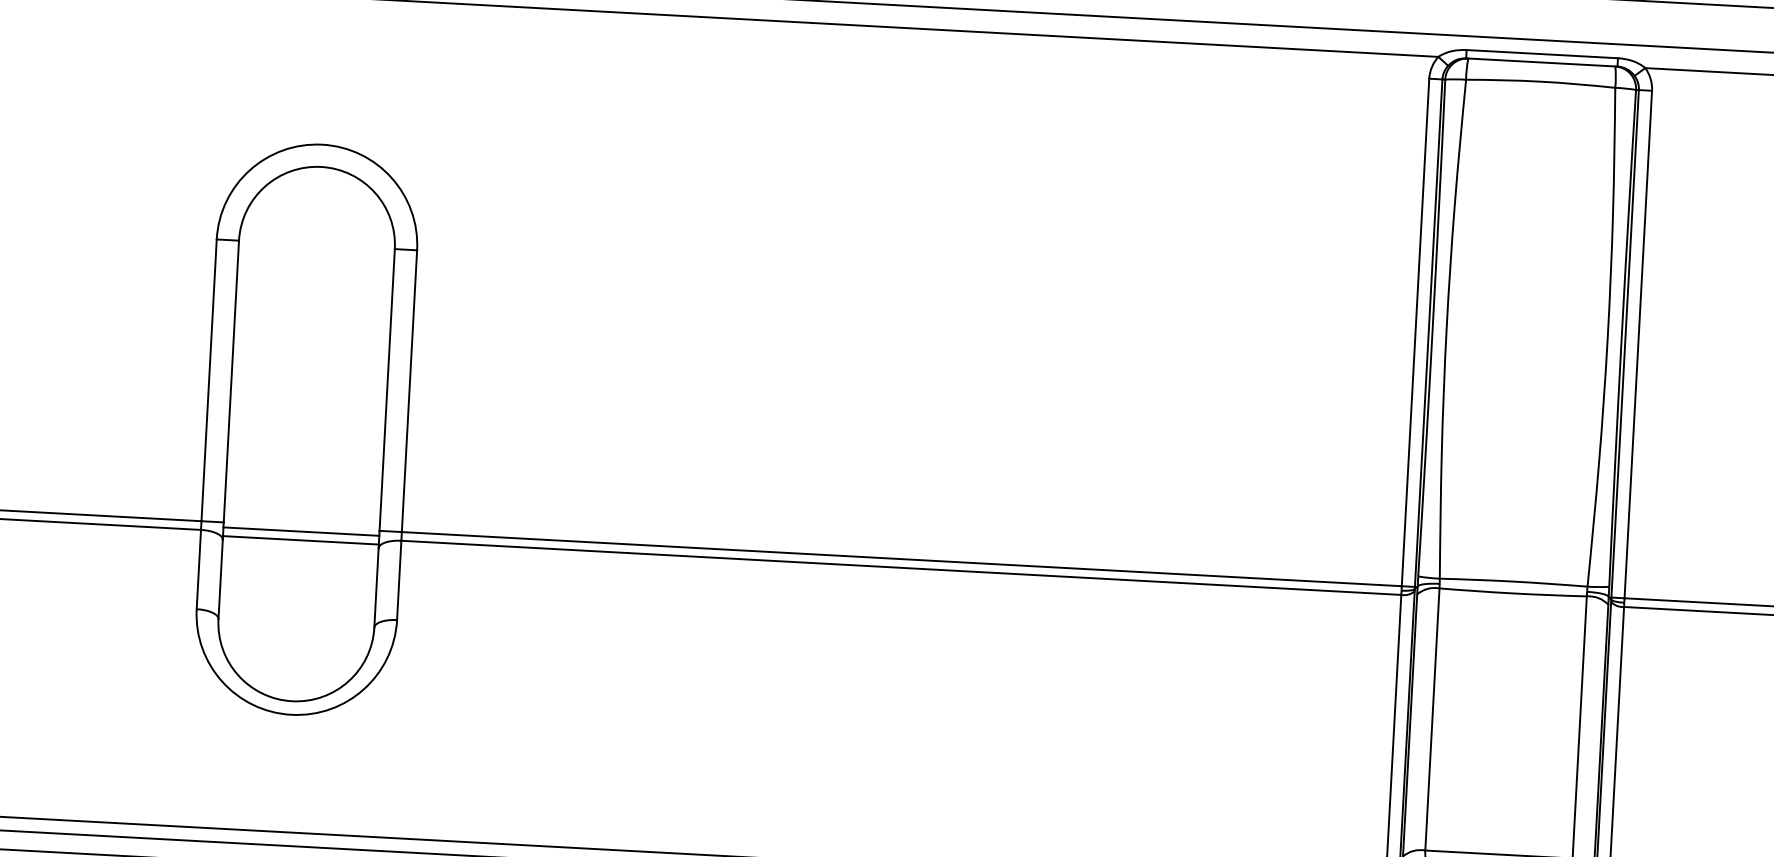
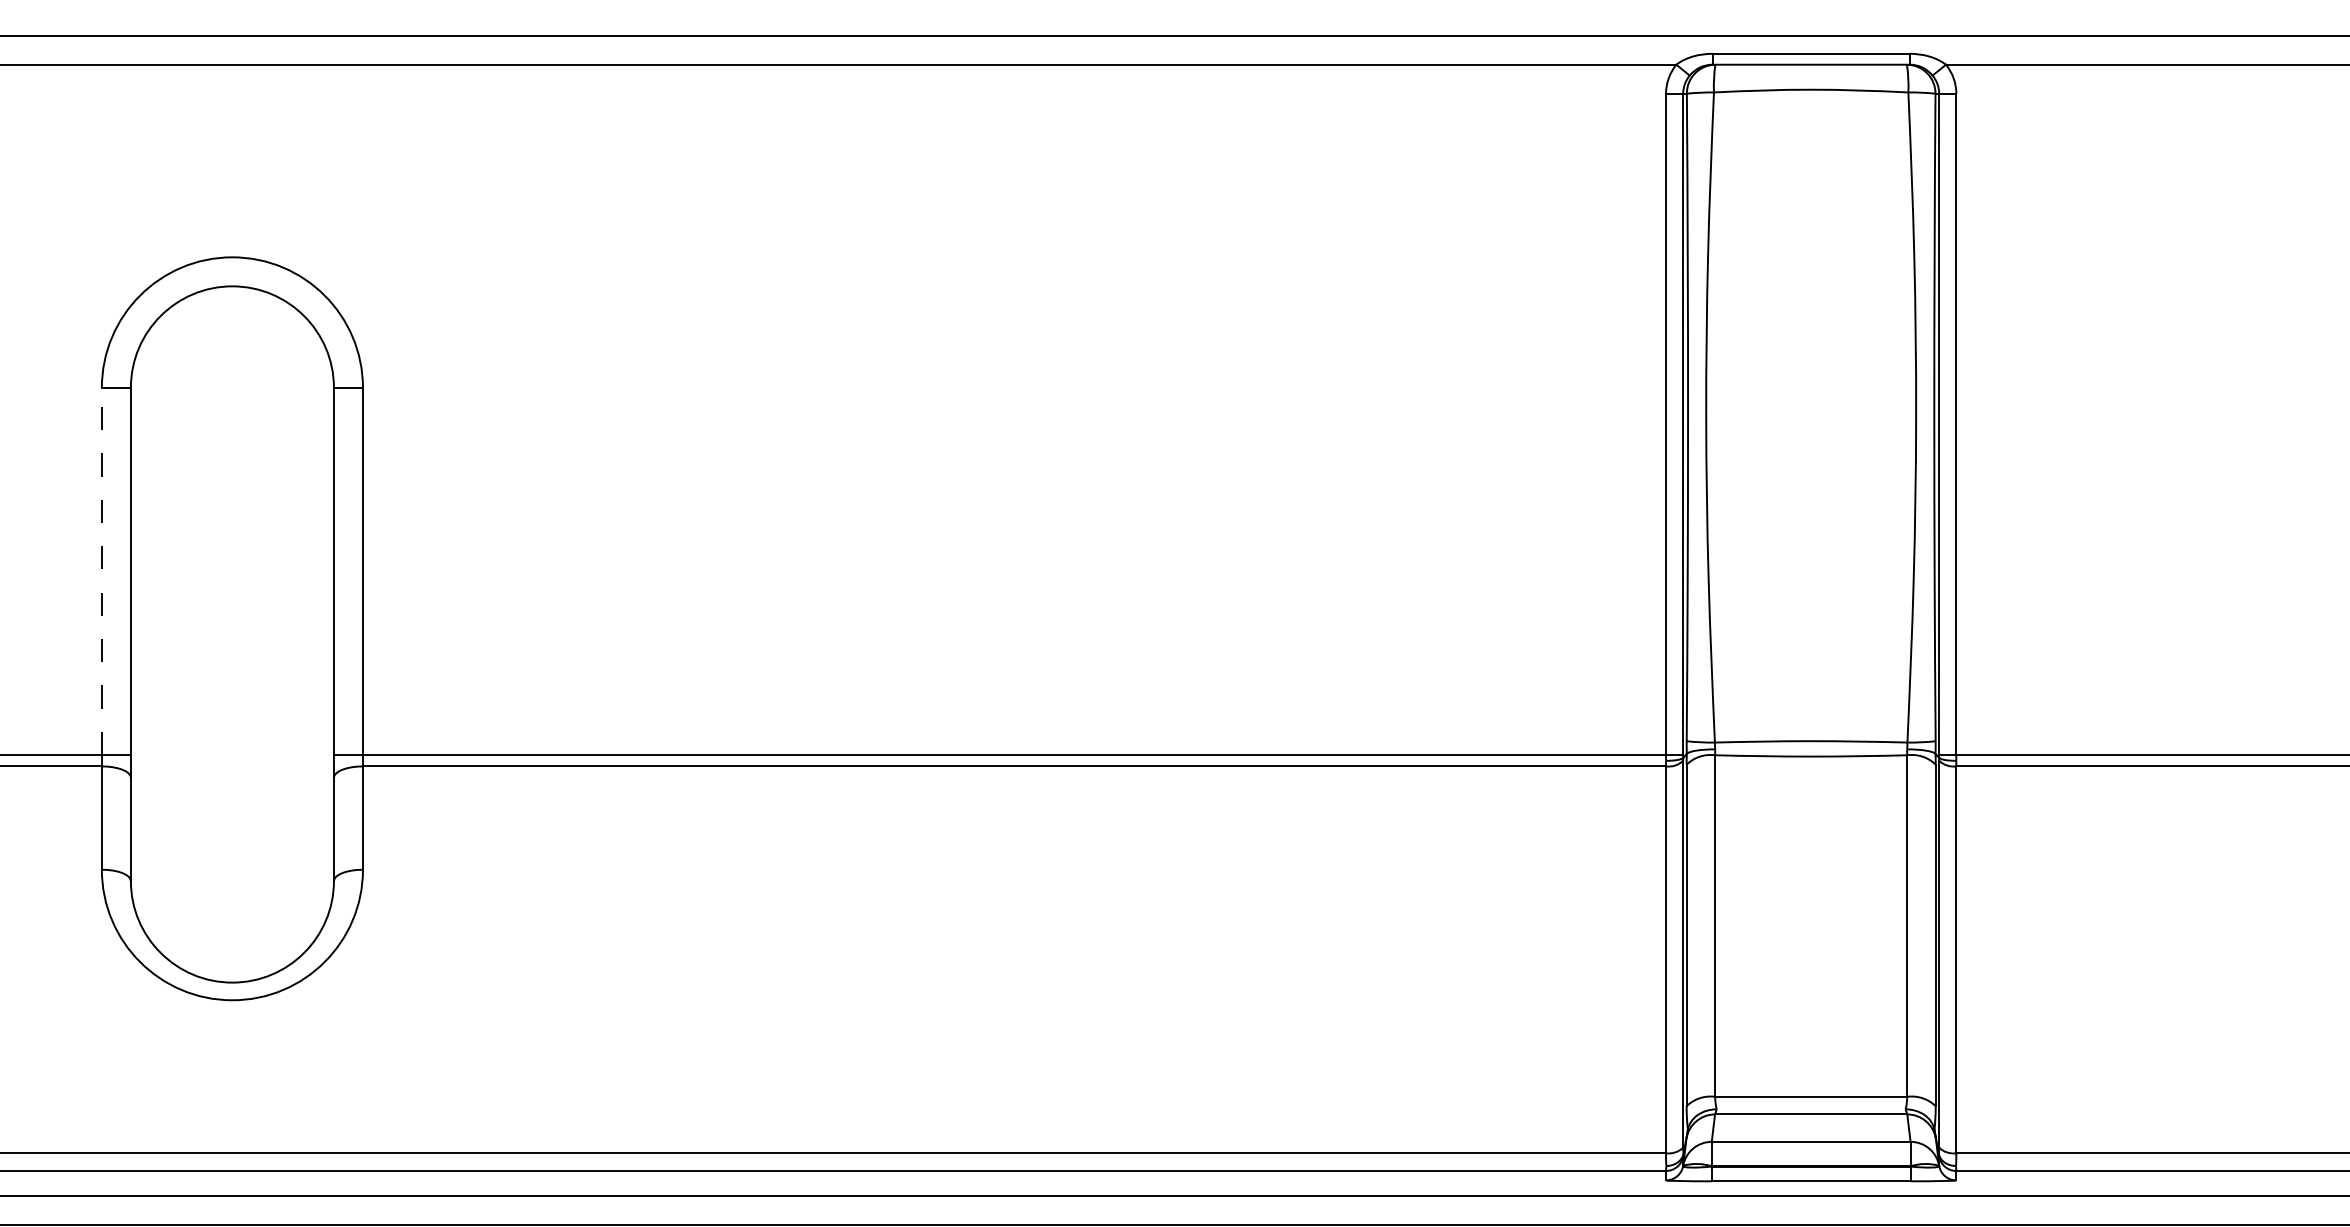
line: (208, 380) -> (101, 571), solid -> dashed
line: (300, 531) -> (231, 761), removed
line: (300, 539) -> (231, 772), removed

